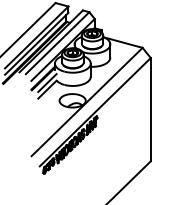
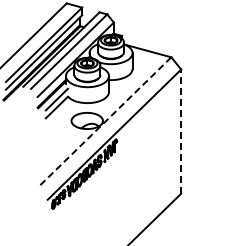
line: (87, 102) -> (104, 122), solid -> dashed
line: (151, 109) -> (181, 131), solid -> dashed

